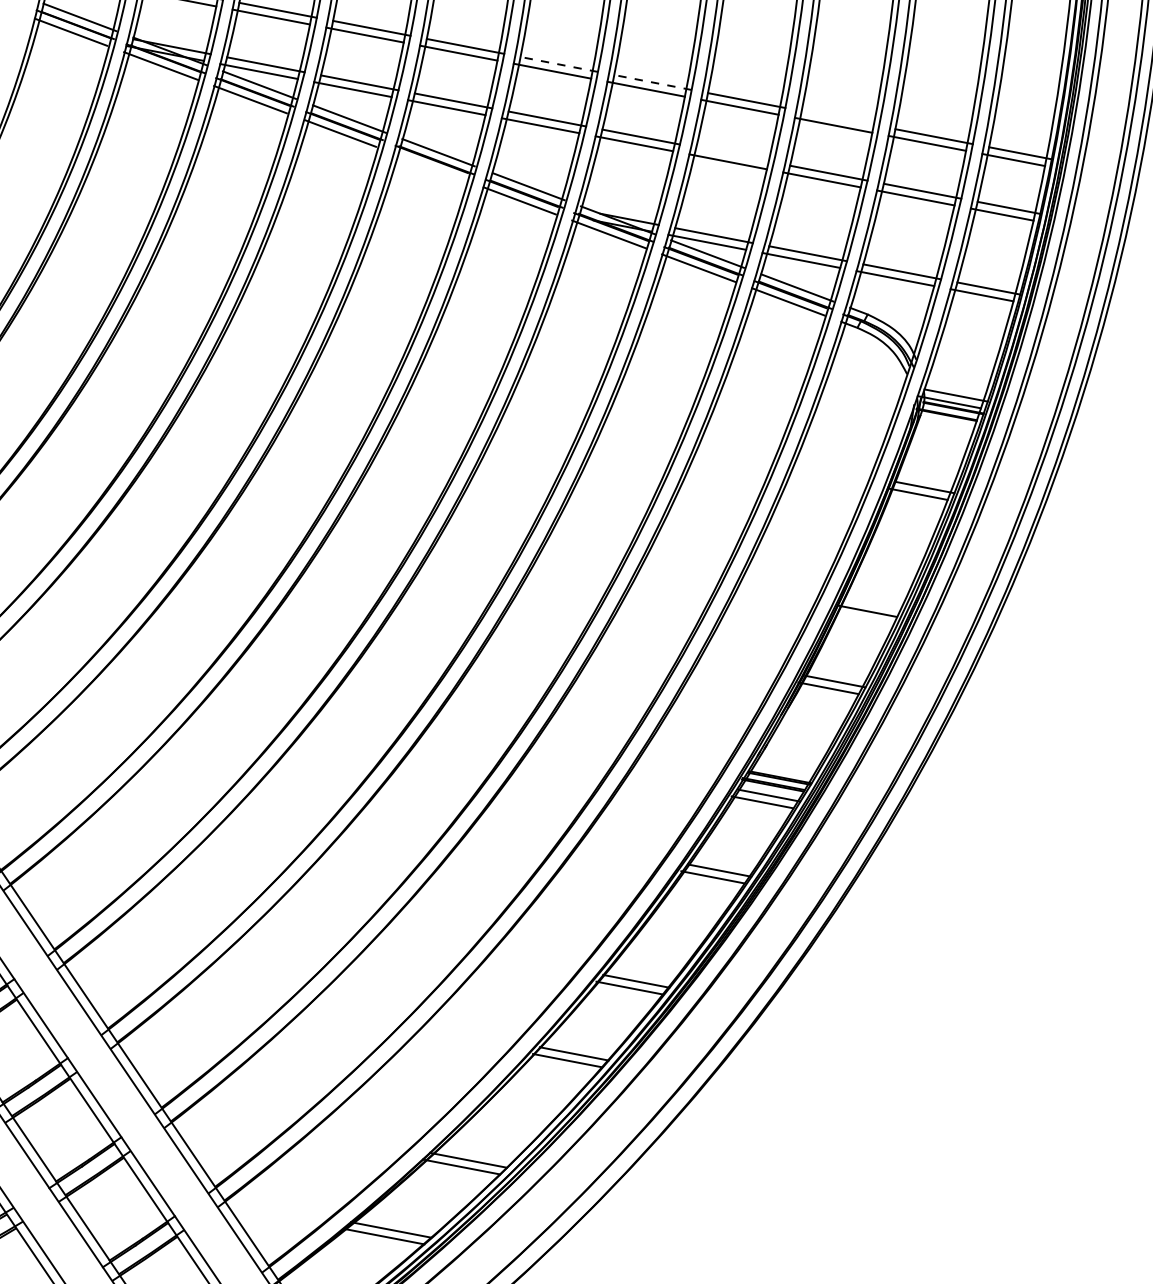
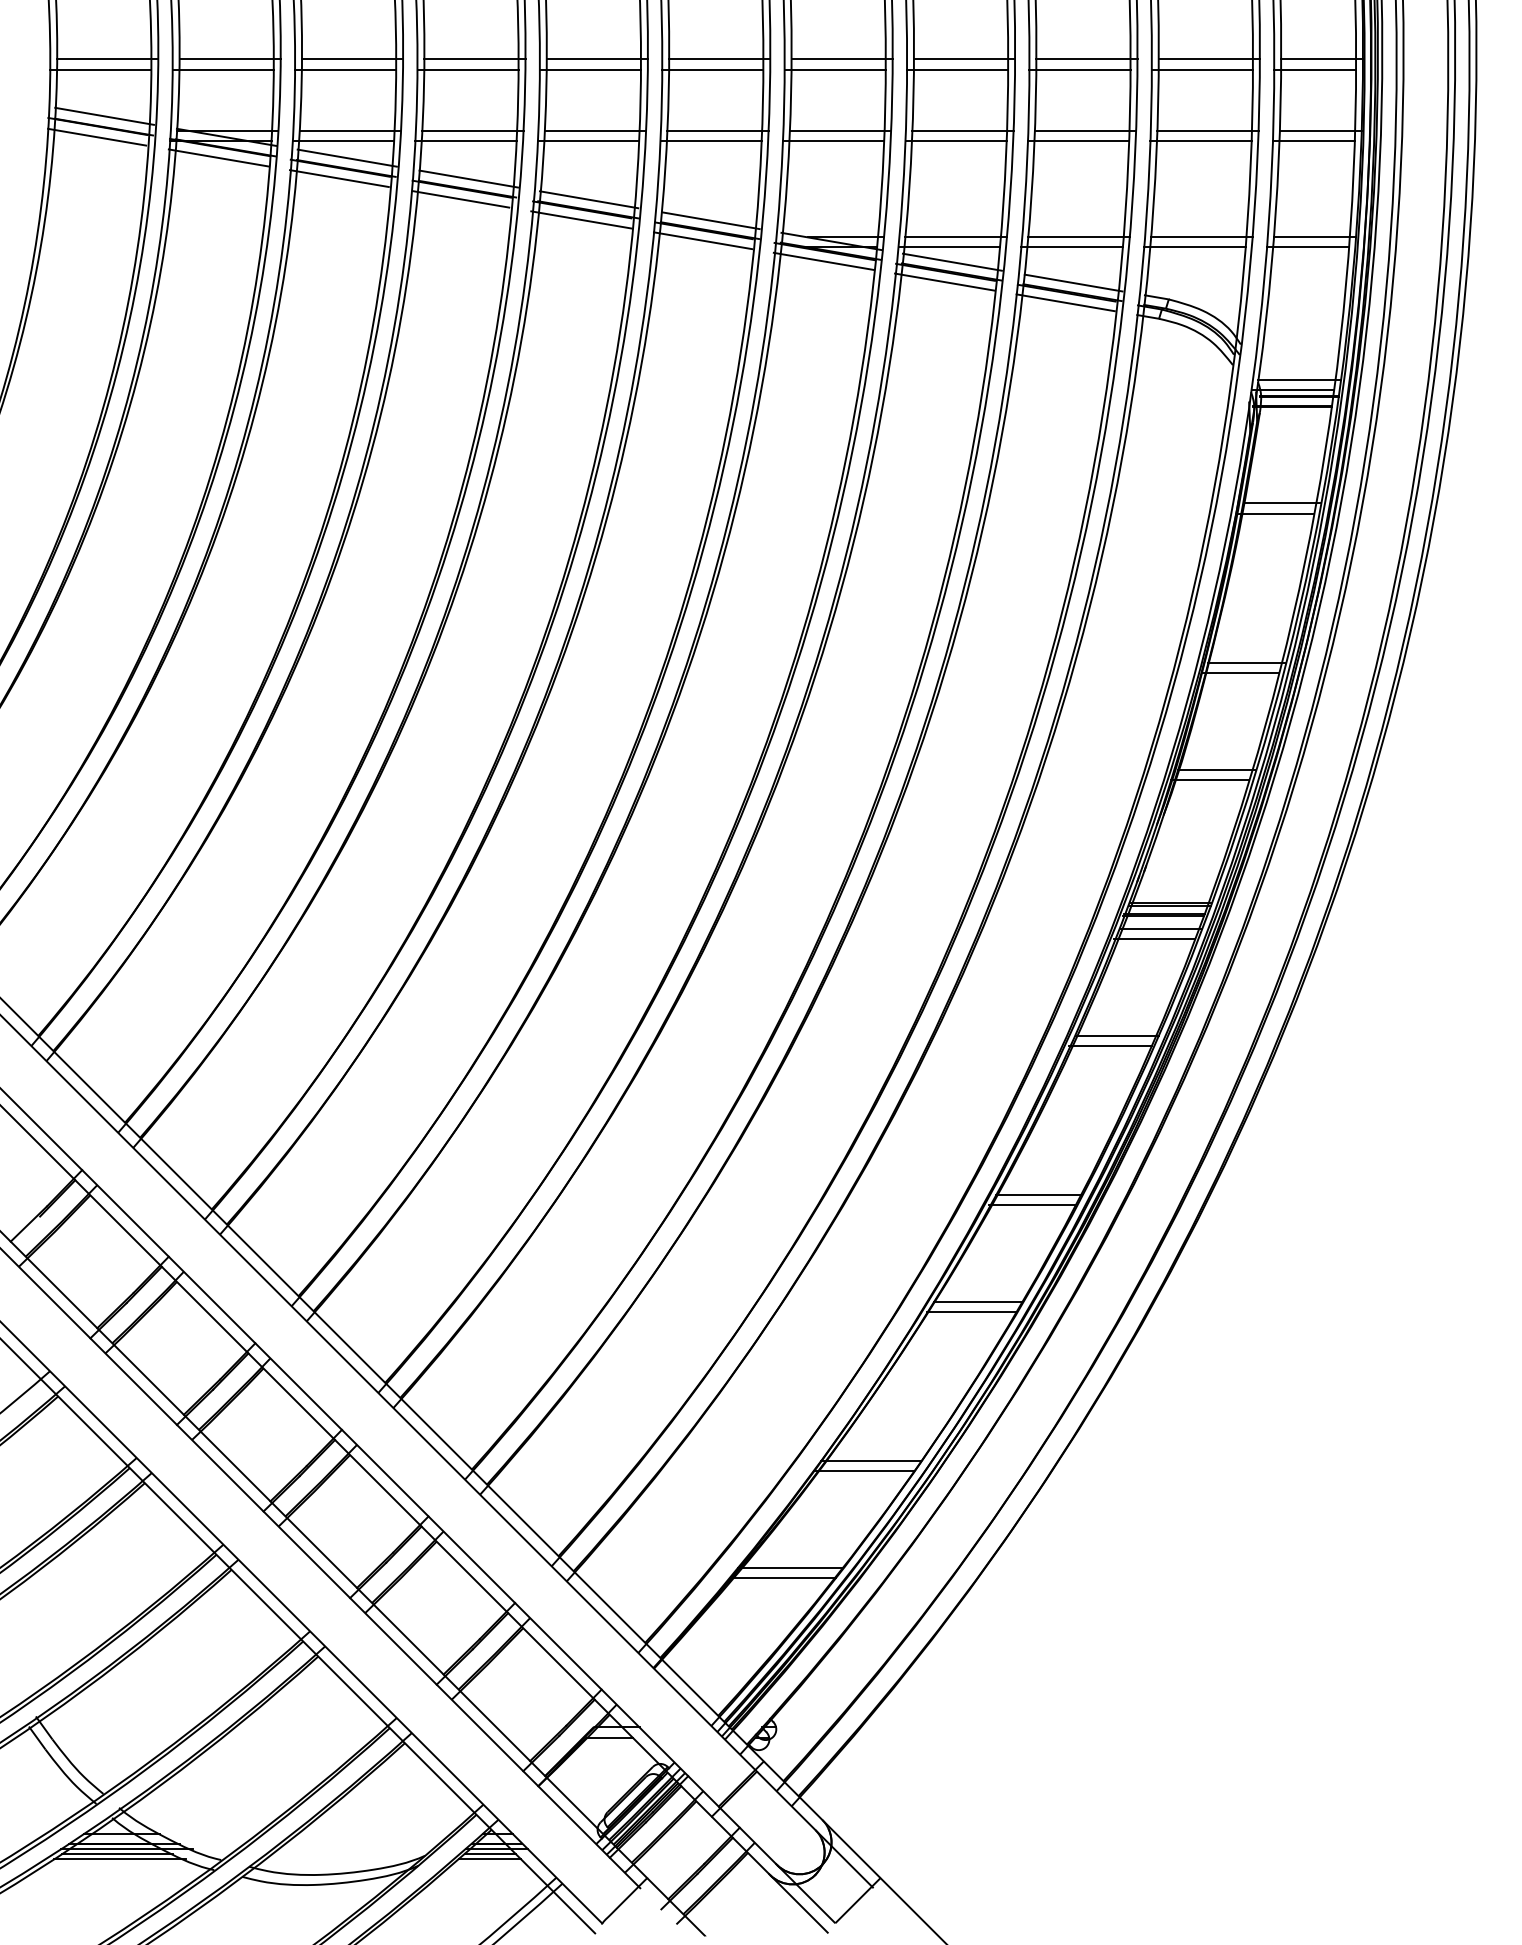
line: (559, 64) -> (719, 59), dashed -> solid
line: (653, 82) -> (842, 59), dashed -> solid
line: (840, 118) -> (1086, 59), added
line: (734, 154) -> (962, 130), added
line: (429, 166) -> (581, 219), added
line: (874, 604) -> (1247, 663), added

